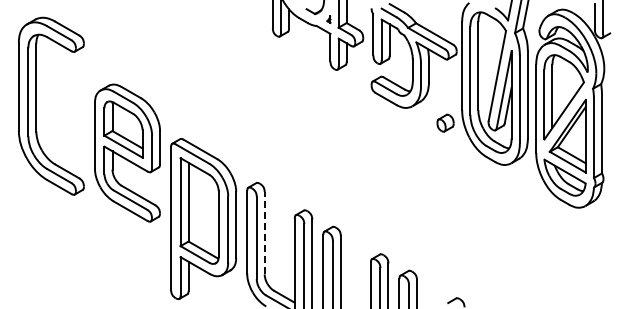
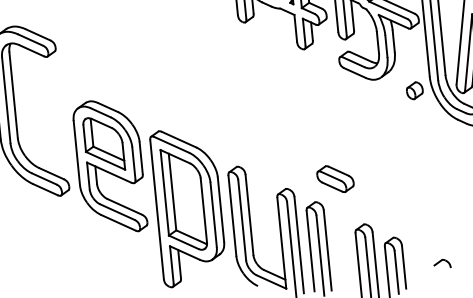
part: (127, 152) -> (110, 166), moved
part: (355, 205) -> (335, 179), added
line: (264, 232) -> (249, 214), dashed -> solid

